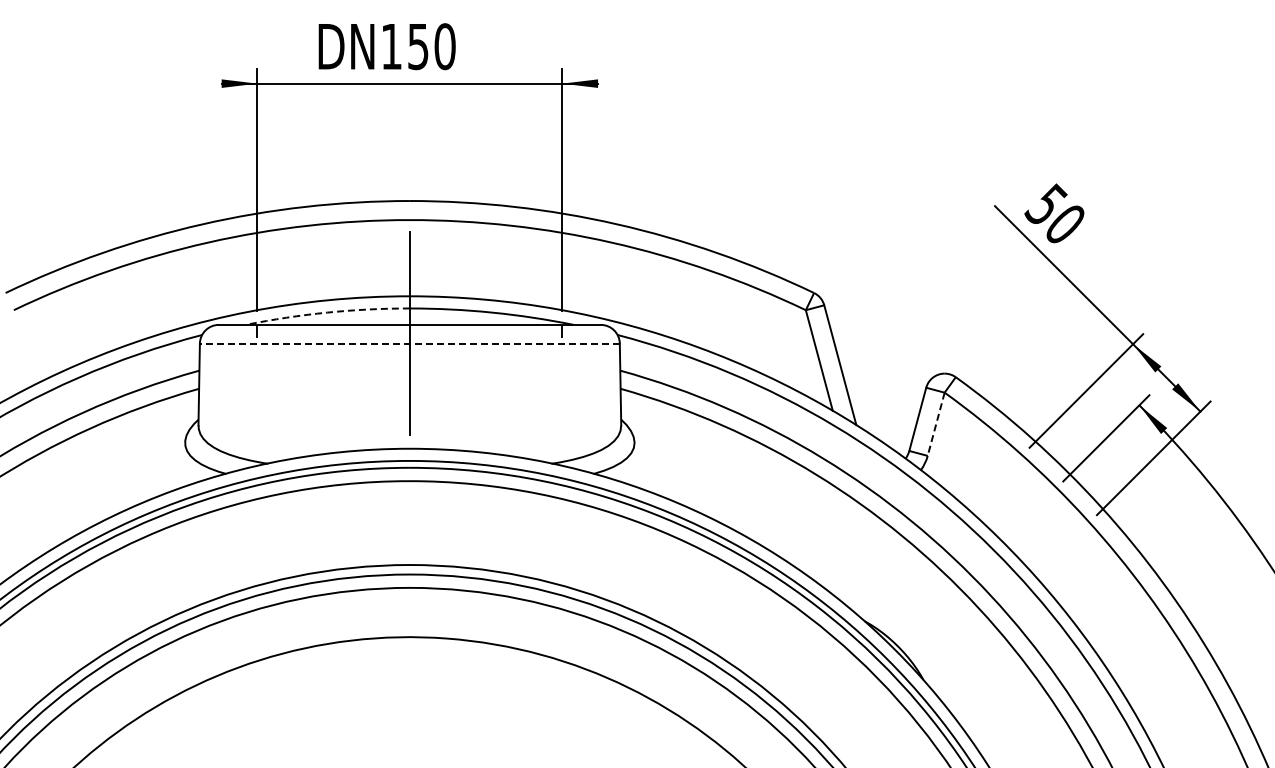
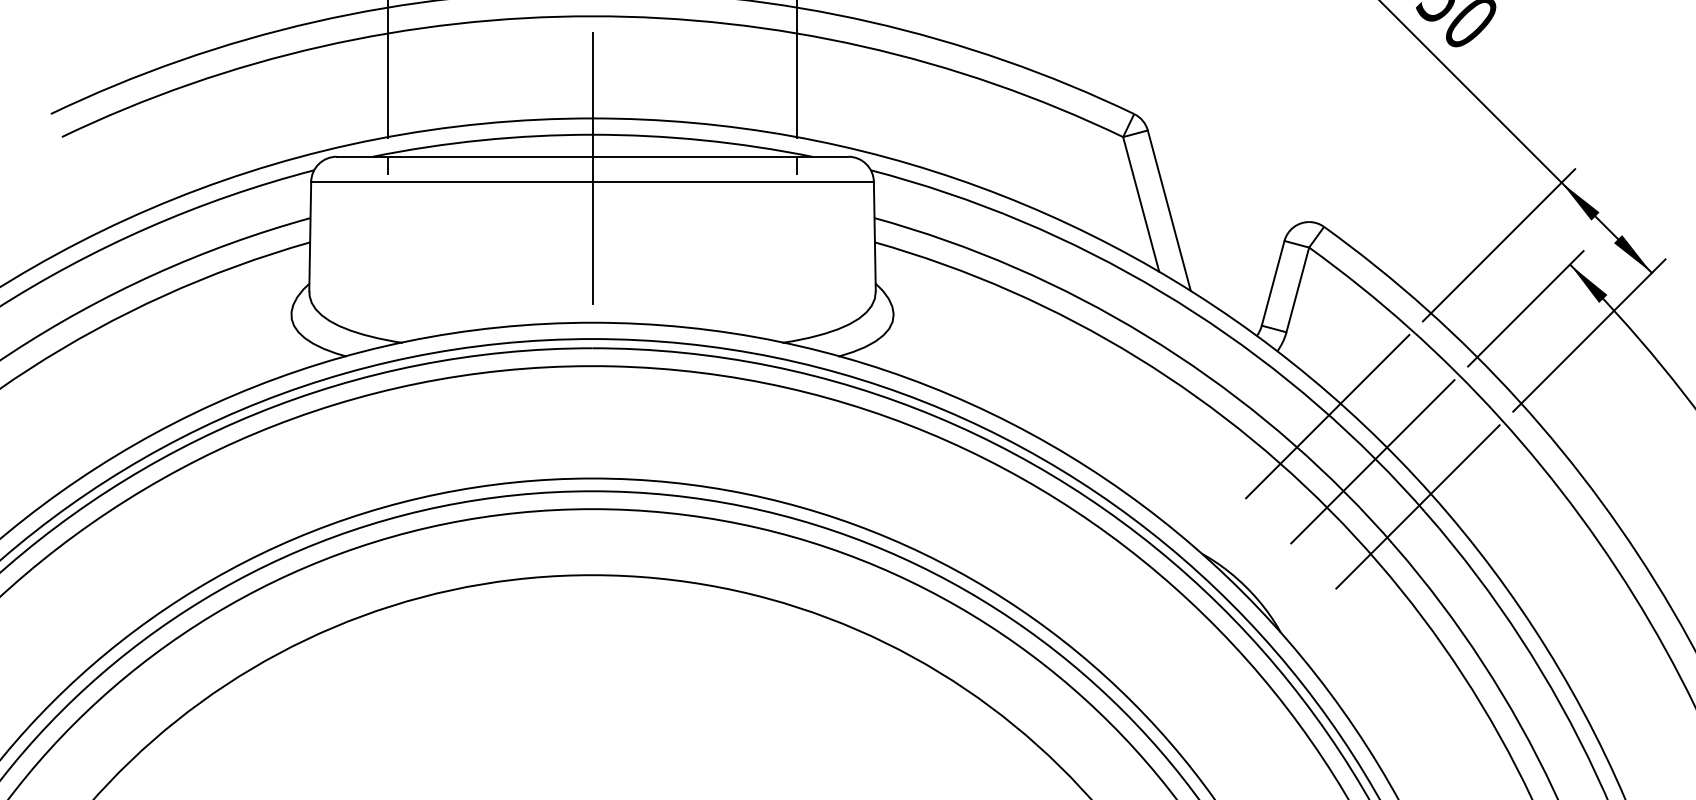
arc: (327, 312) -> (482, 140), dashed -> solid
line: (409, 343) -> (592, 181), dashed -> solid
line: (936, 424) -> (1298, 290), dashed -> solid
line: (958, 518) -> (1327, 416), added
line: (992, 552) -> (1373, 461), added
line: (1025, 586) -> (1417, 507), added

